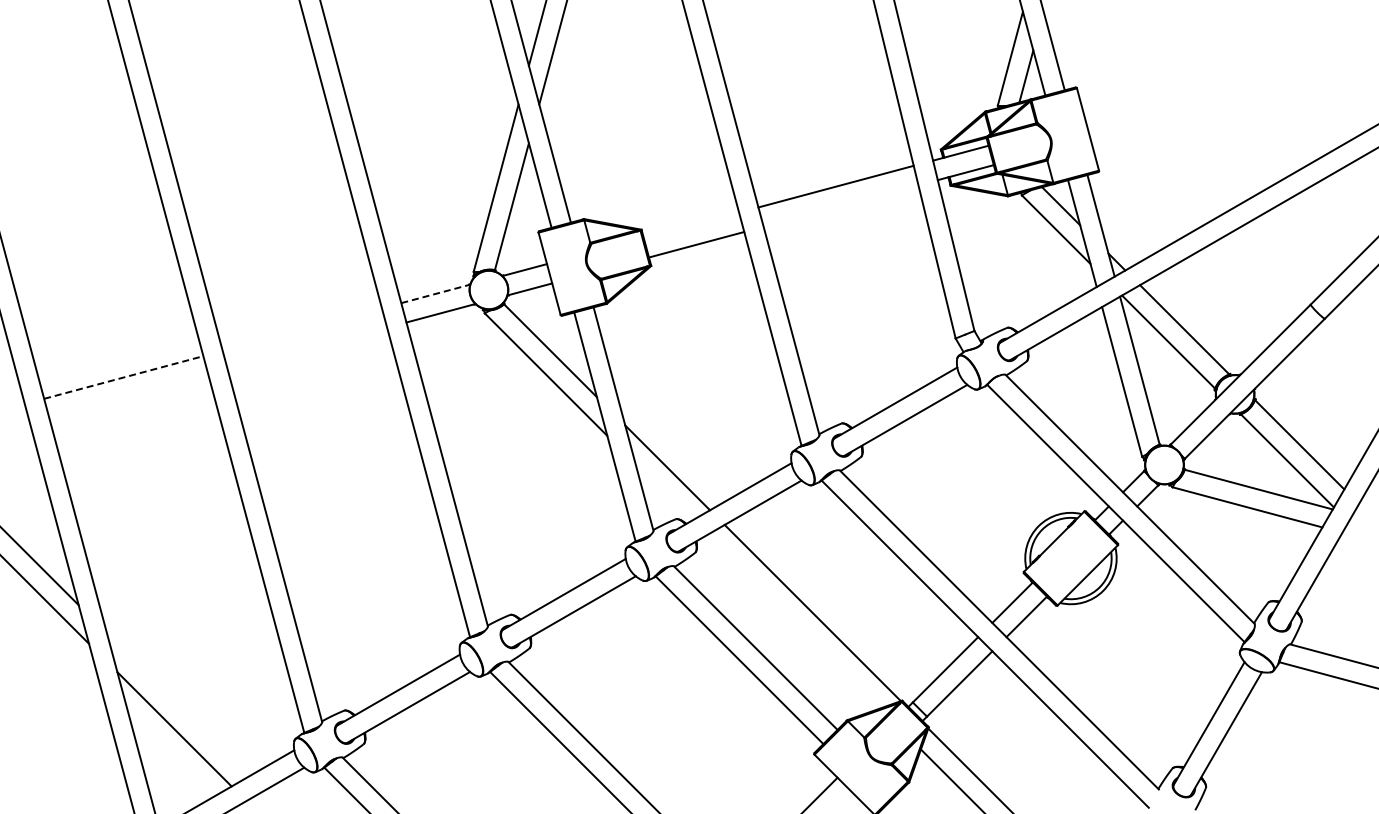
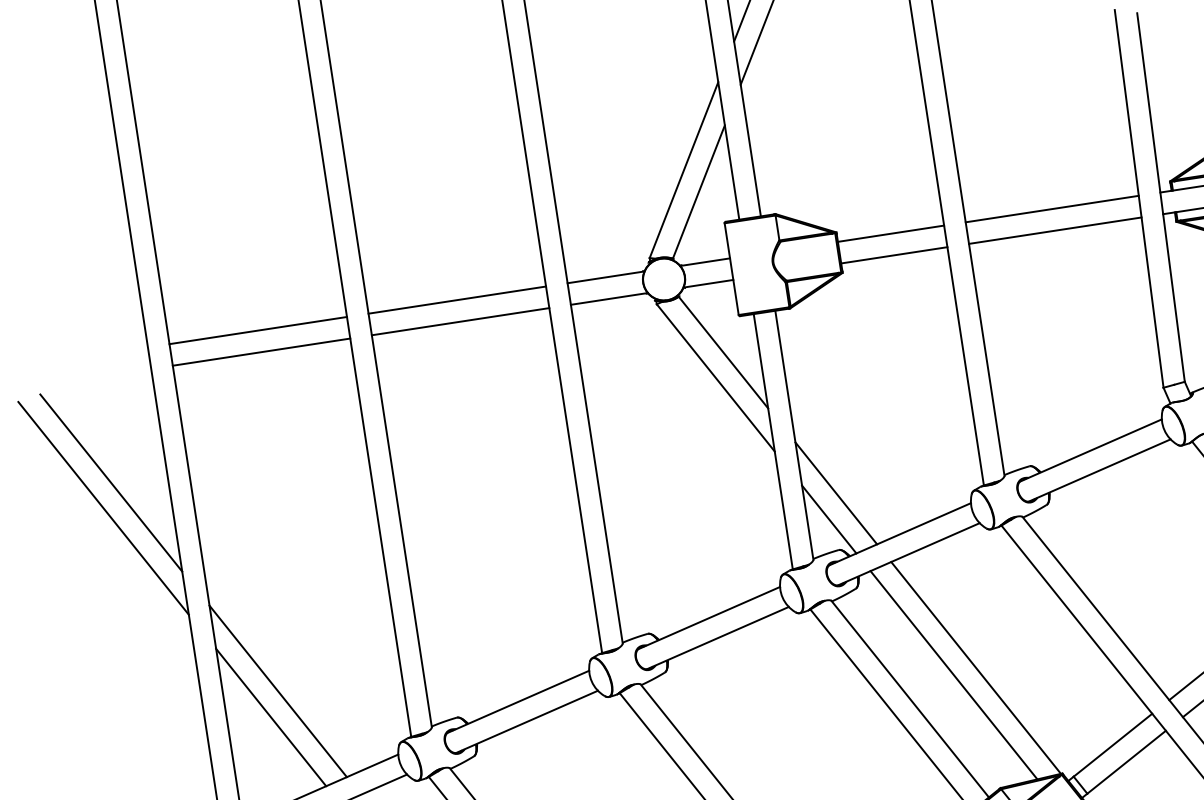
line: (840, 205) -> (1054, 230), added
line: (691, 225) -> (891, 233), added
line: (435, 293) -> (605, 276), dashed -> solid
line: (301, 329) -> (456, 299), added
line: (307, 348) -> (460, 321), added
line: (124, 377) -> (259, 330), dashed -> solid
line: (128, 396) -> (261, 351), added
line: (663, 492) -> (828, 519), added
line: (793, 621) -> (954, 674), added
line: (178, 704) -> (278, 691), added

